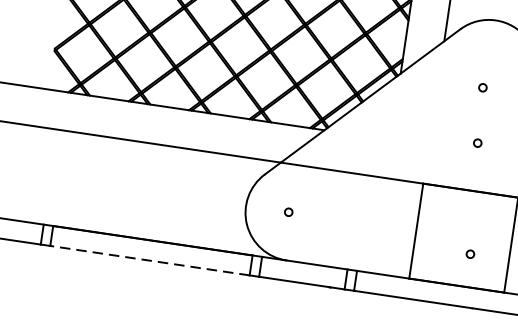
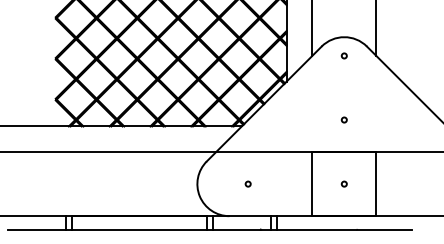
circle: (481, 86) -> (343, 55), moved
circle: (287, 211) -> (247, 183), moved
circle: (469, 253) -> (343, 183), moved
line: (148, 260) -> (138, 229), dashed -> solid

